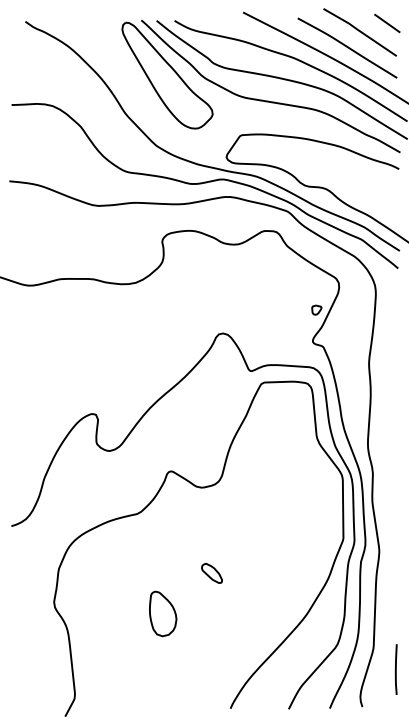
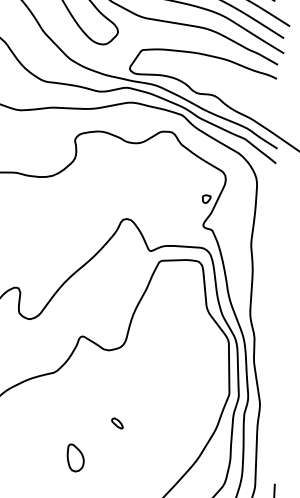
part: (211, 573) -> (117, 423), size x0.62
part: (162, 613) -> (75, 457), size x0.71

